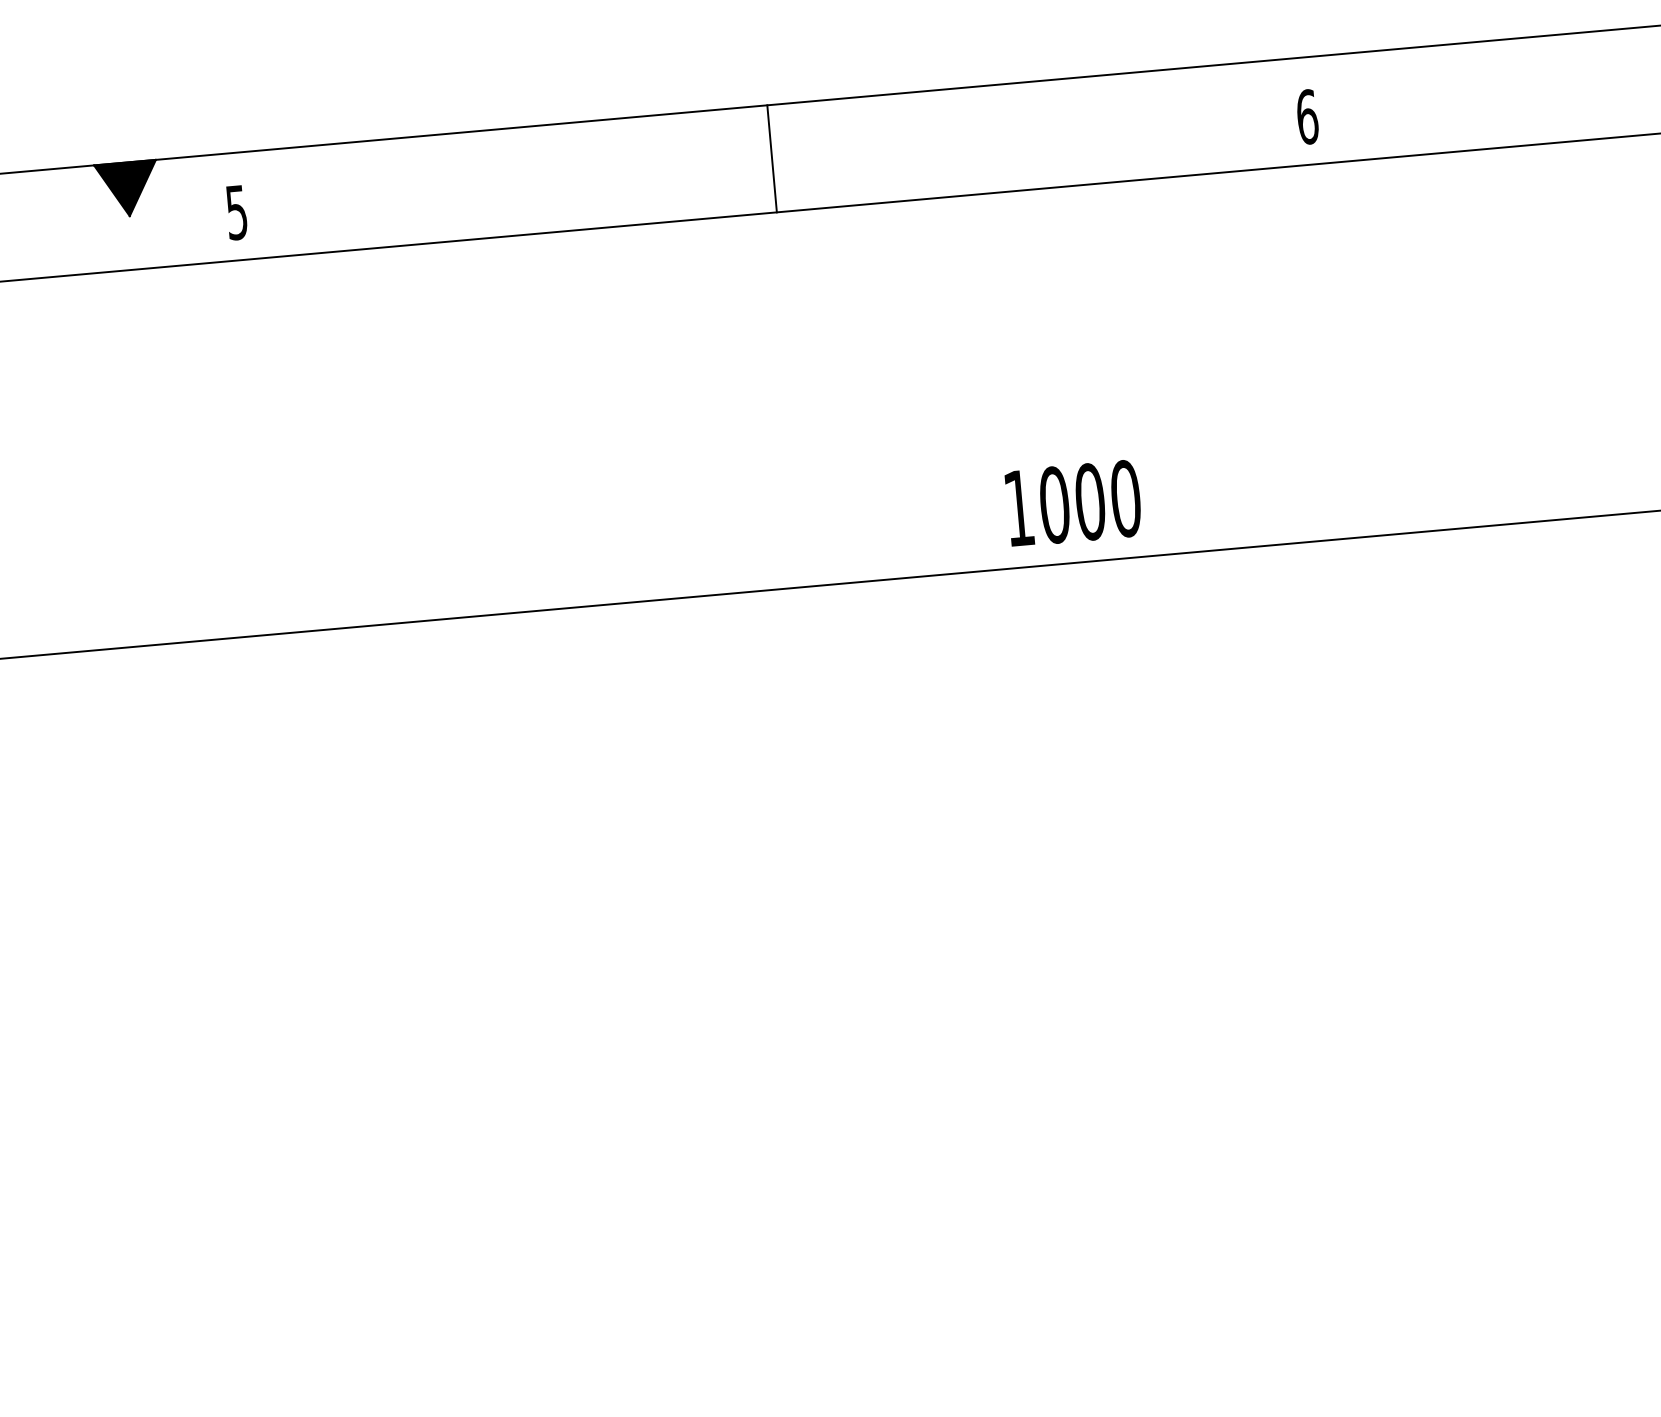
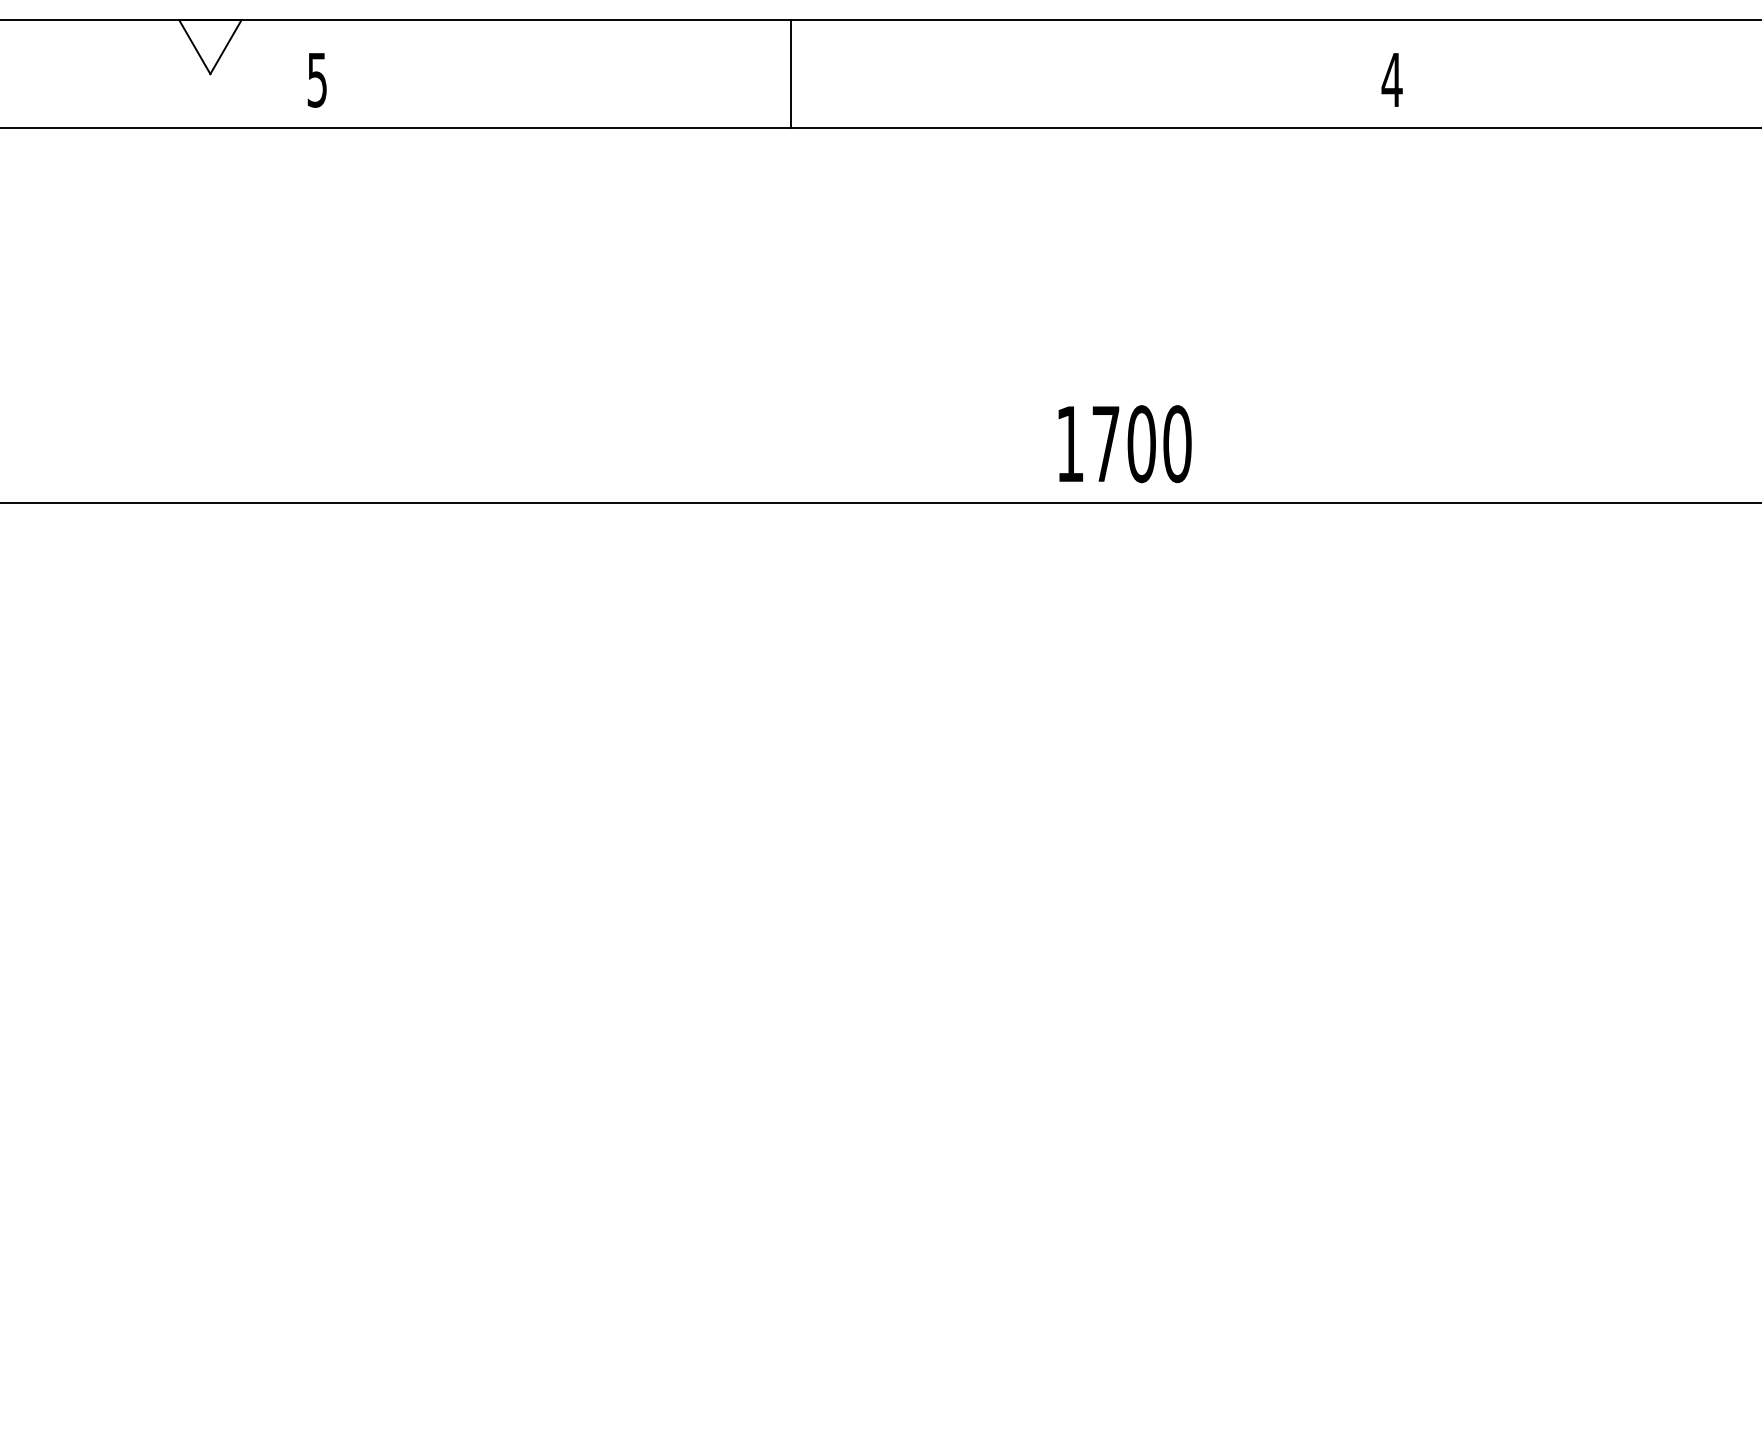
text: (1306, 116) -> (1391, 79), 6 -> 4
line: (772, 158) -> (791, 73), moved
fill: (127, 189) -> (210, 47), removed
text: (1055, 505) -> (1106, 444), 1000 -> 1700

